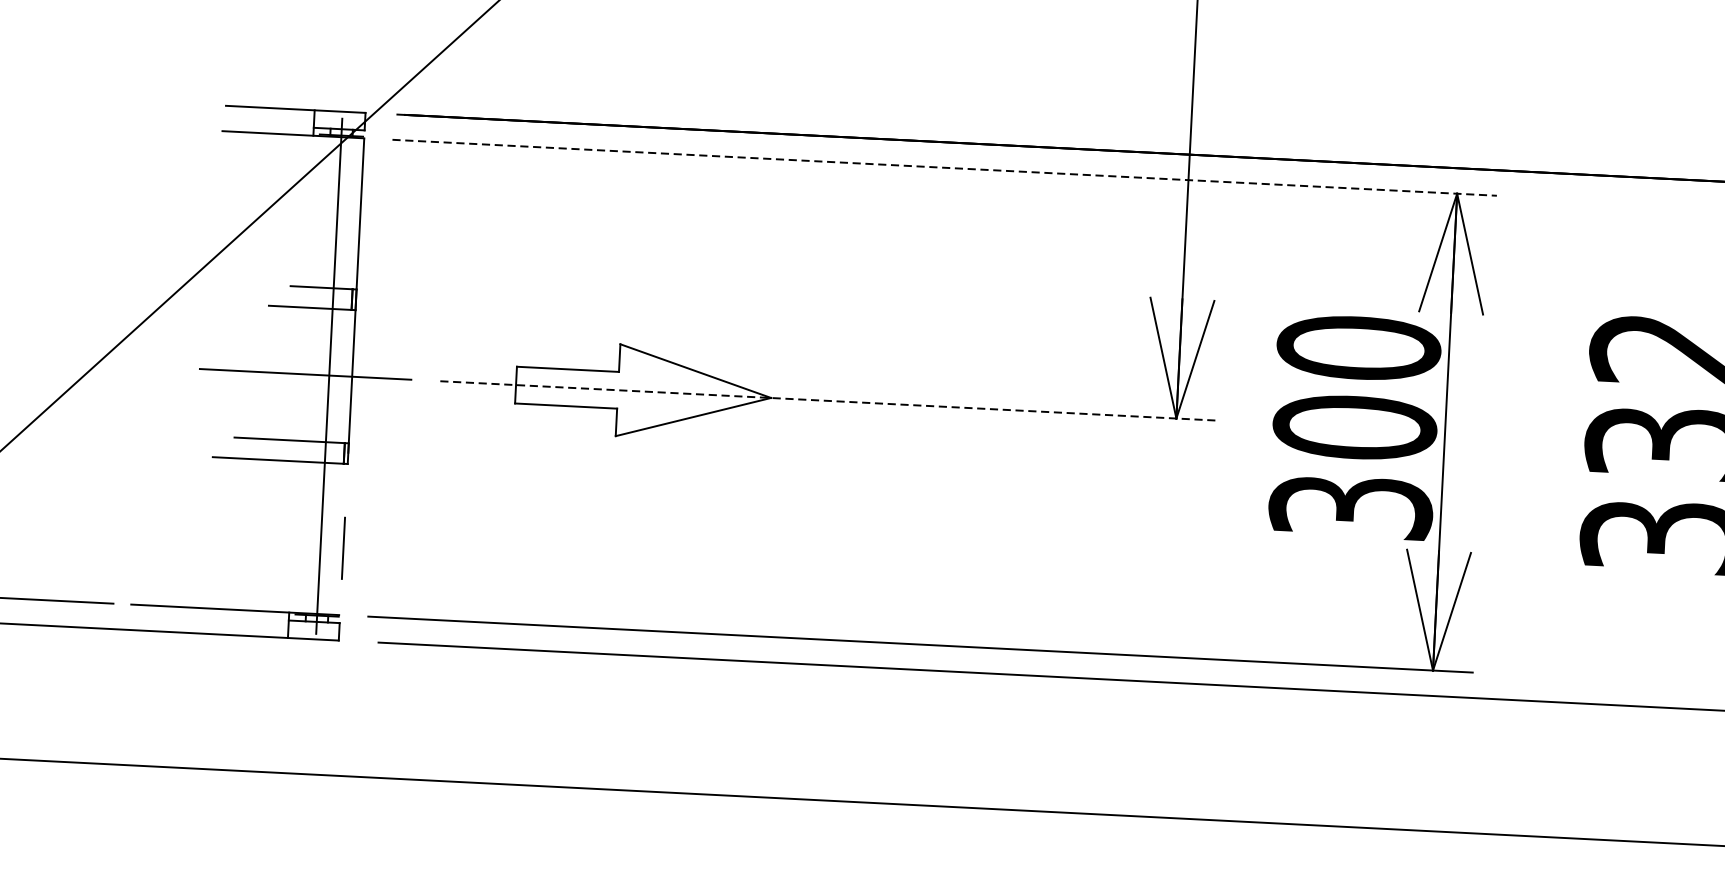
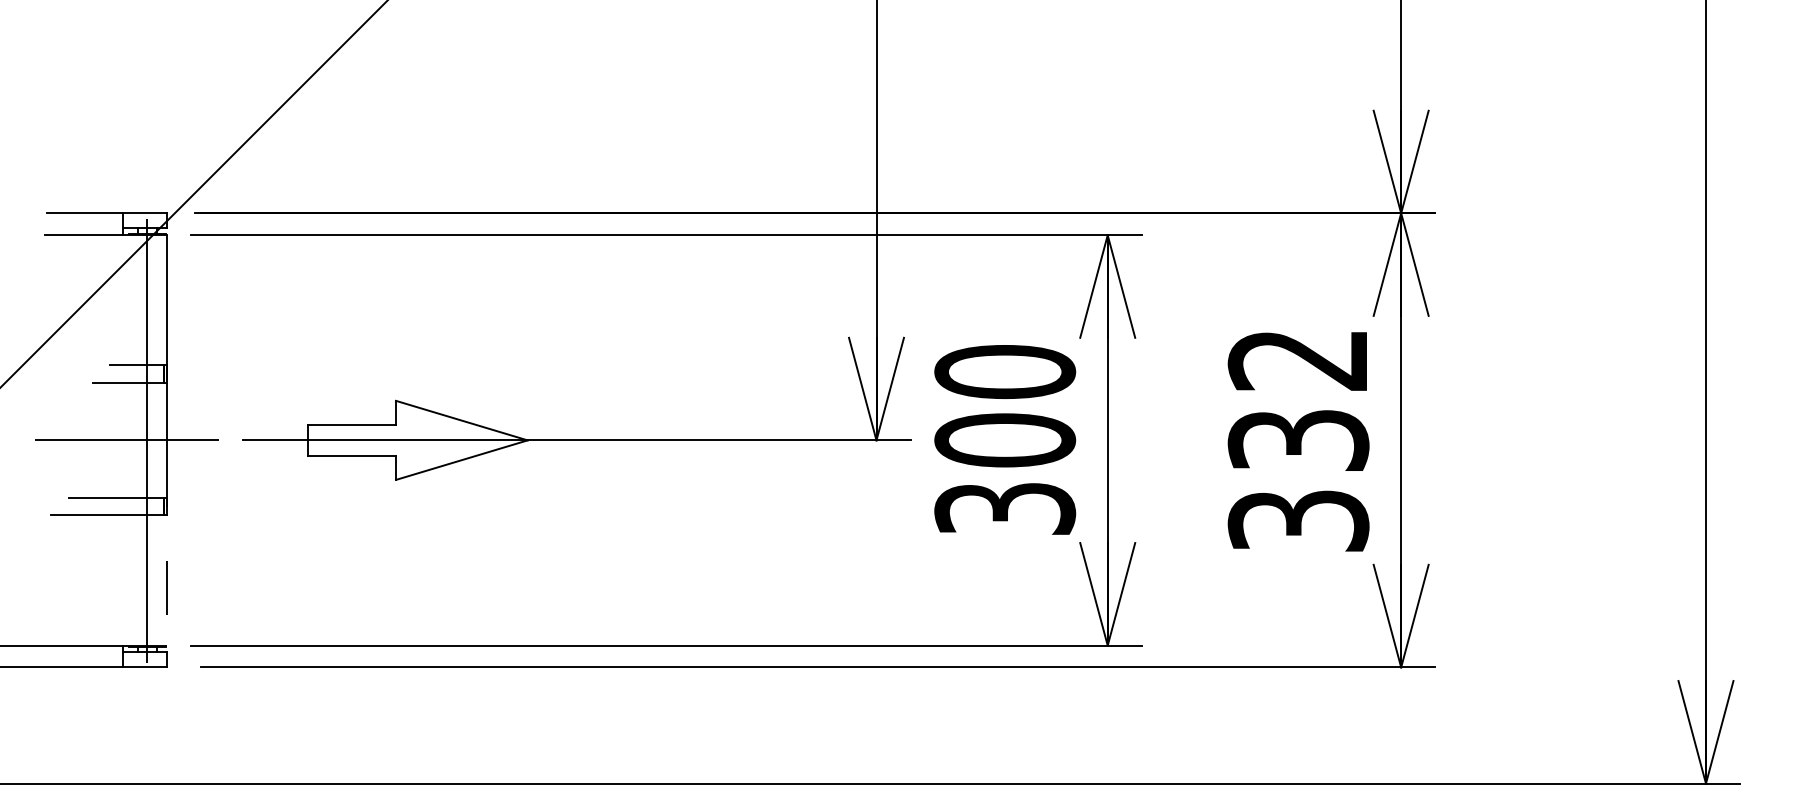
line: (945, 168) -> (667, 235), dashed -> solid
line: (827, 400) -> (576, 440), dashed -> solid
text: (1355, 426) -> (1005, 439), moved

